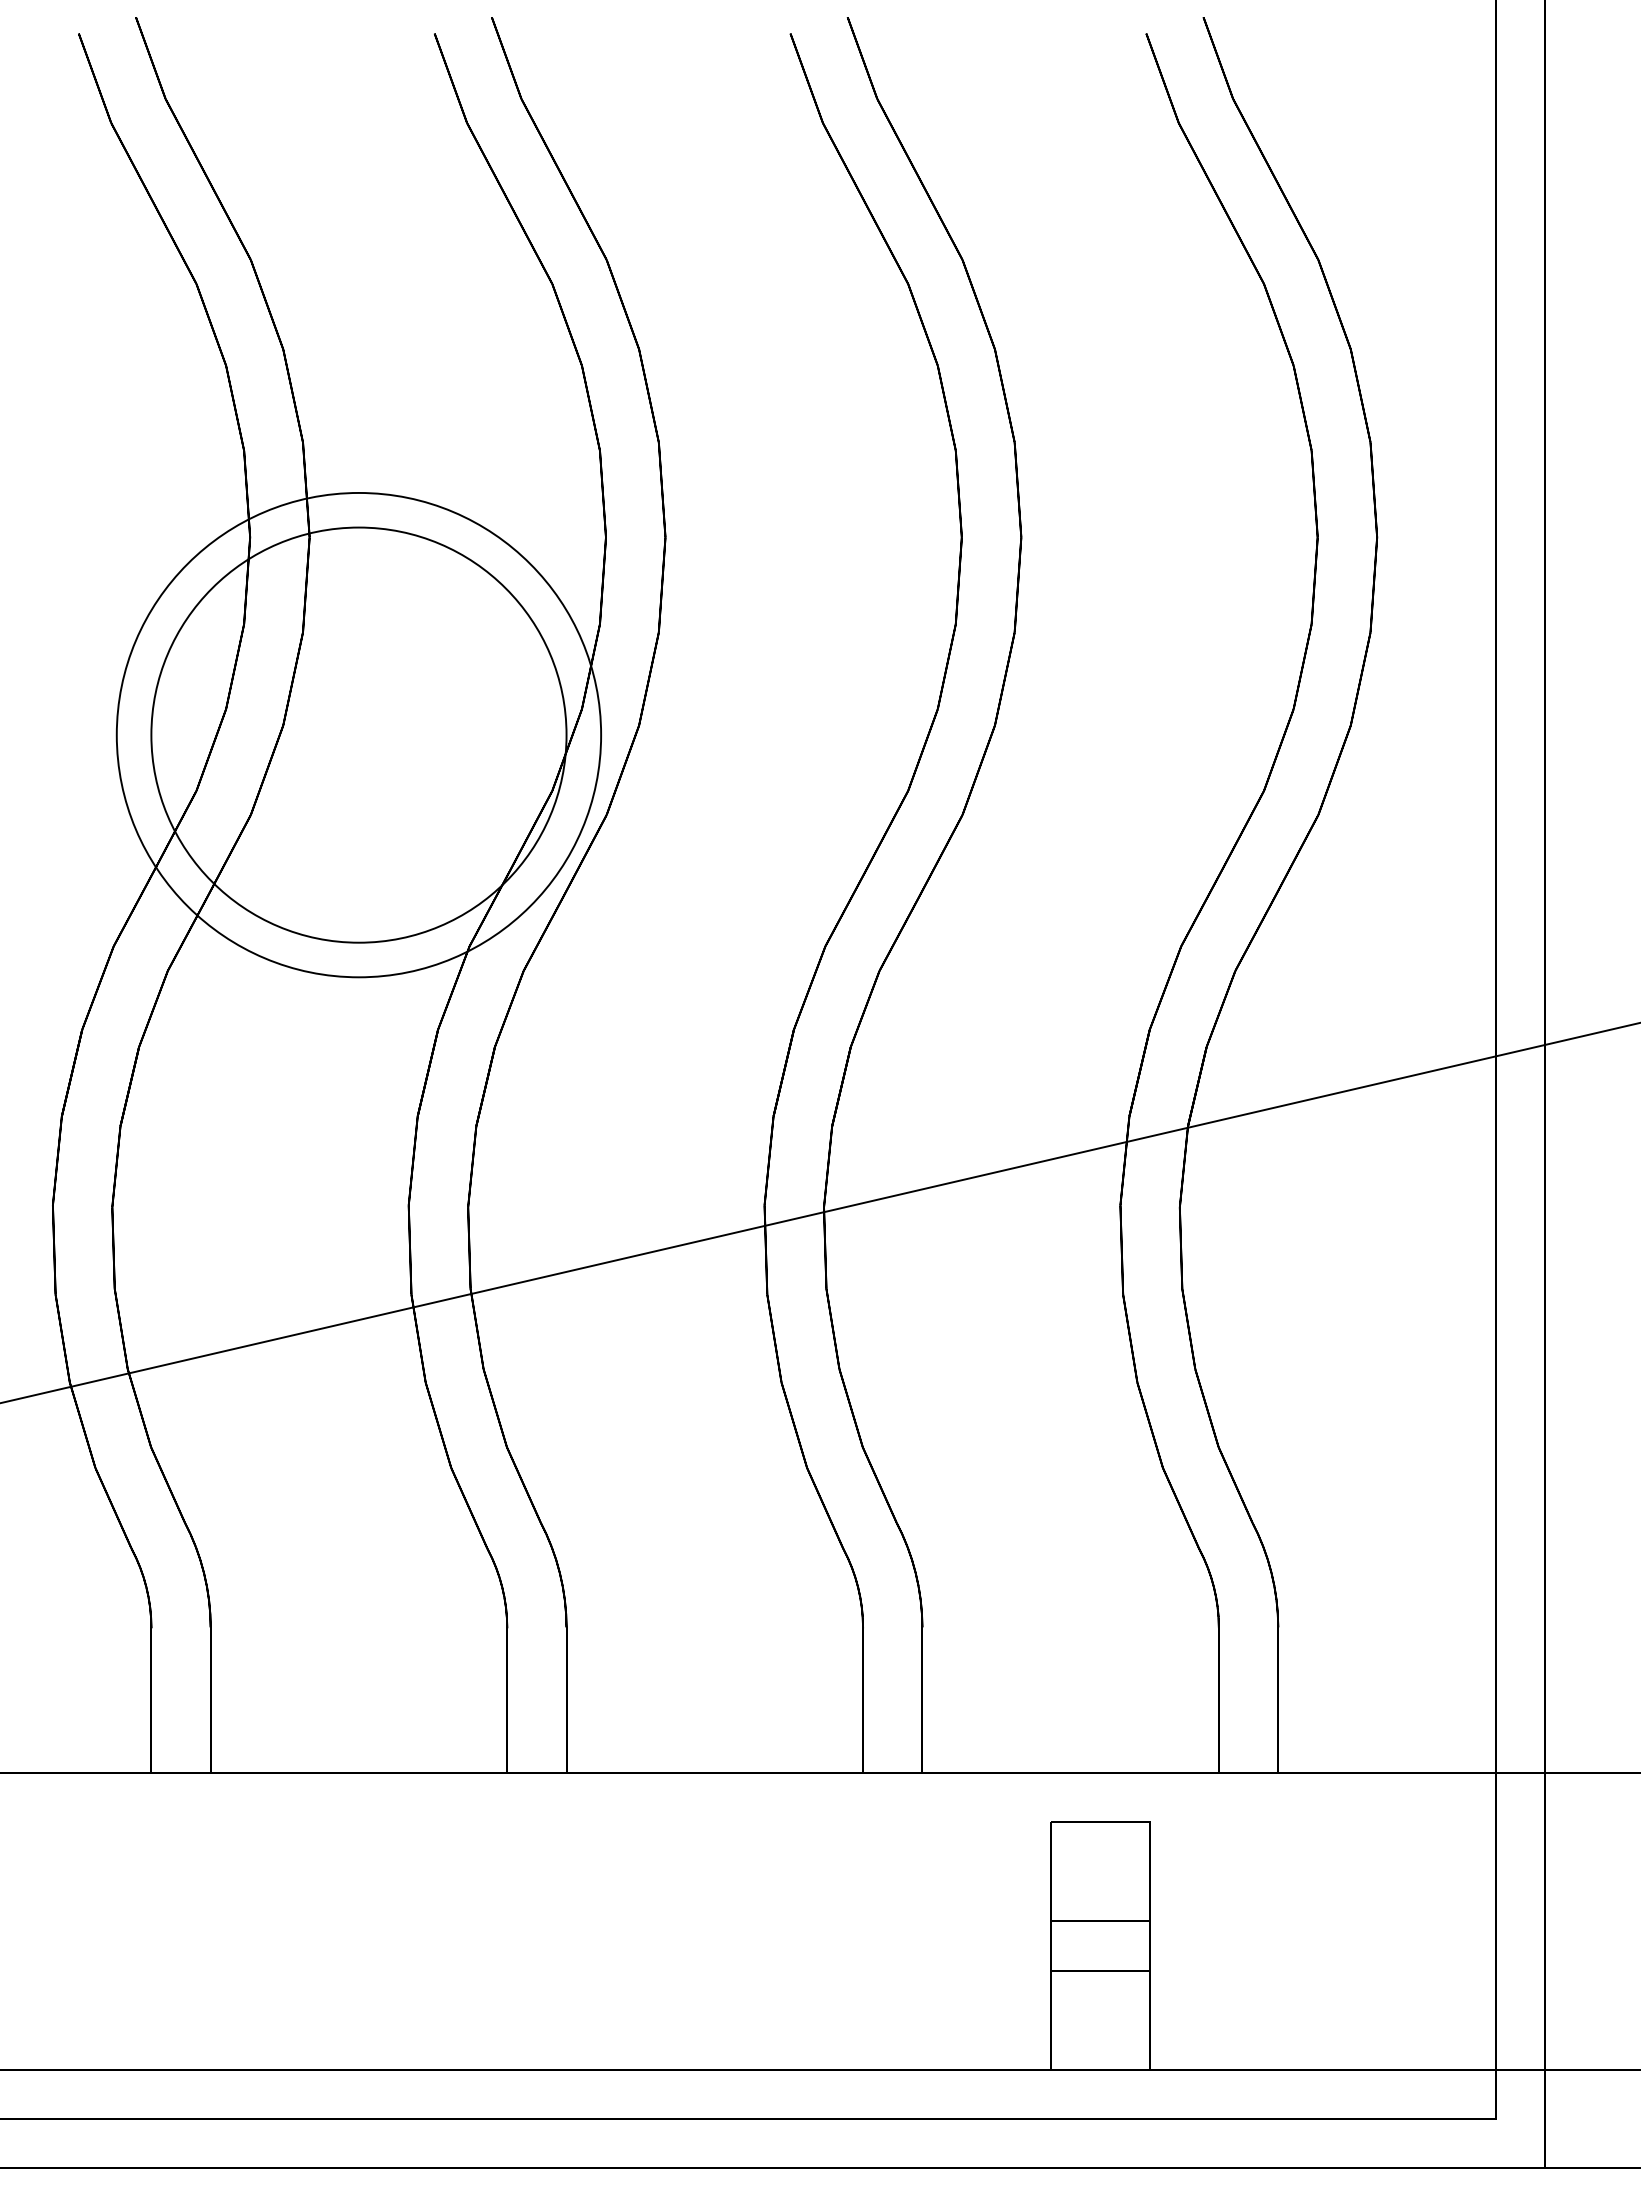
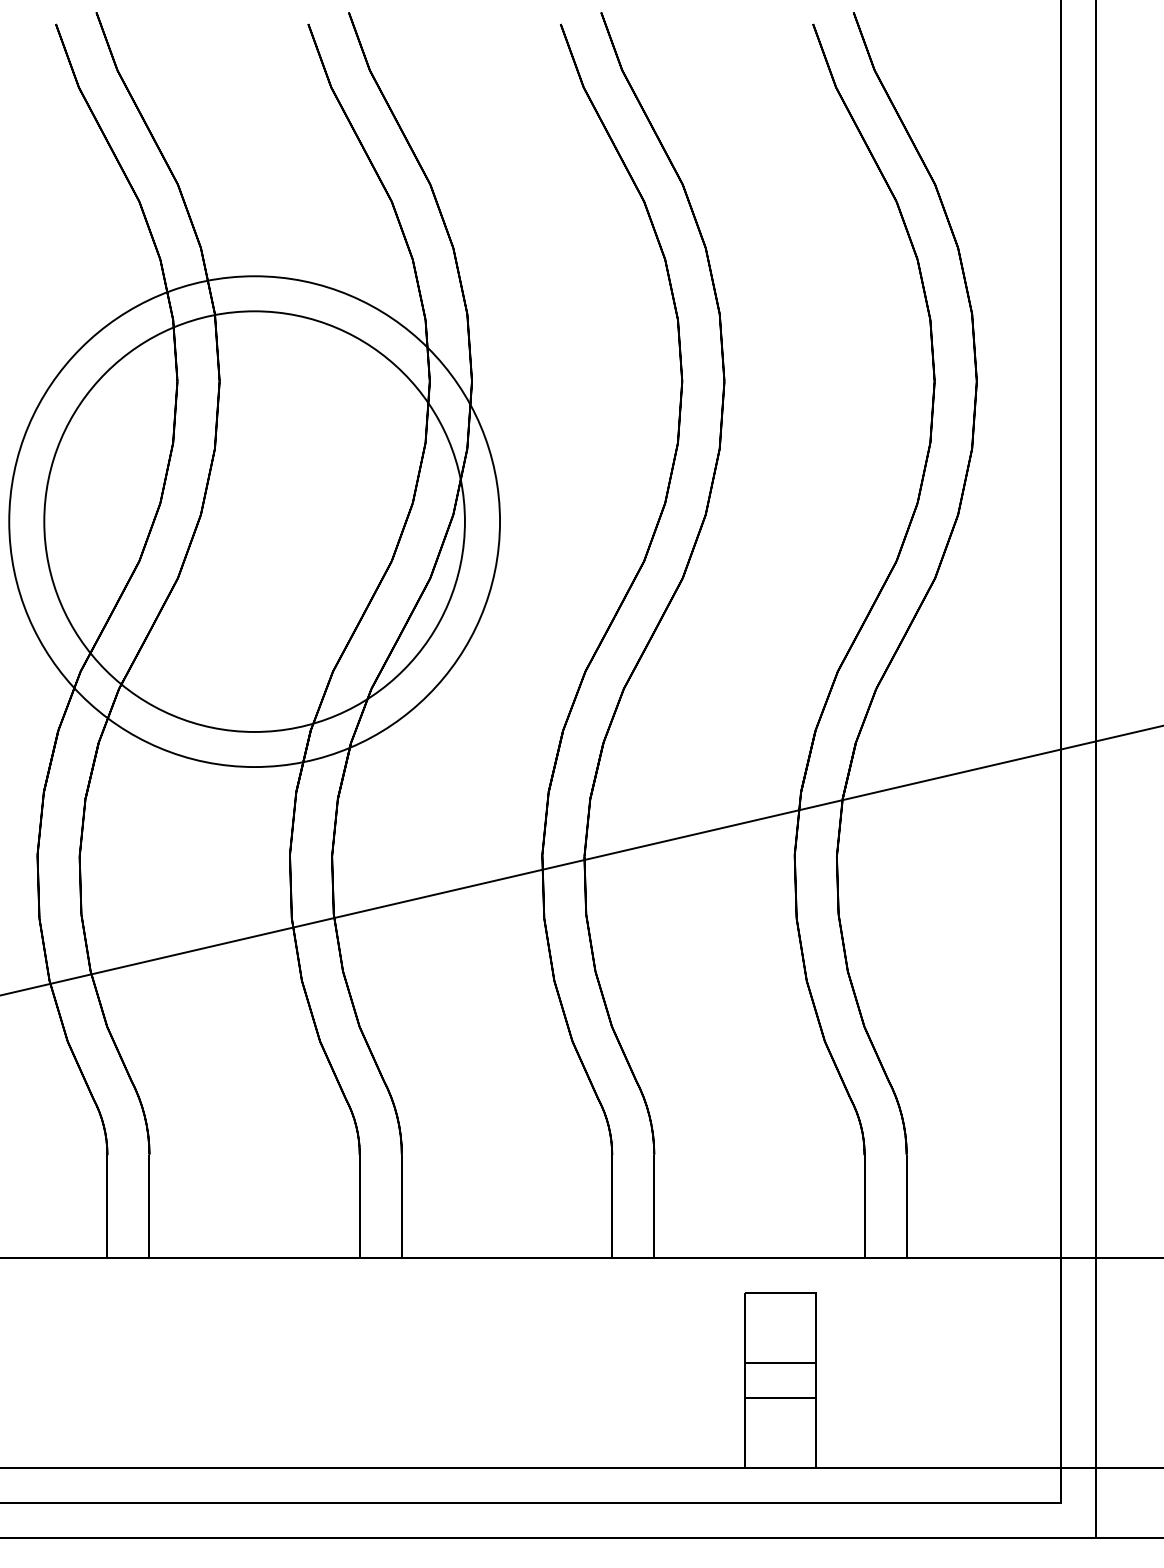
circle: (358, 734) -> (254, 521), size x1.43
circle: (358, 735) -> (254, 521), size x1.43

